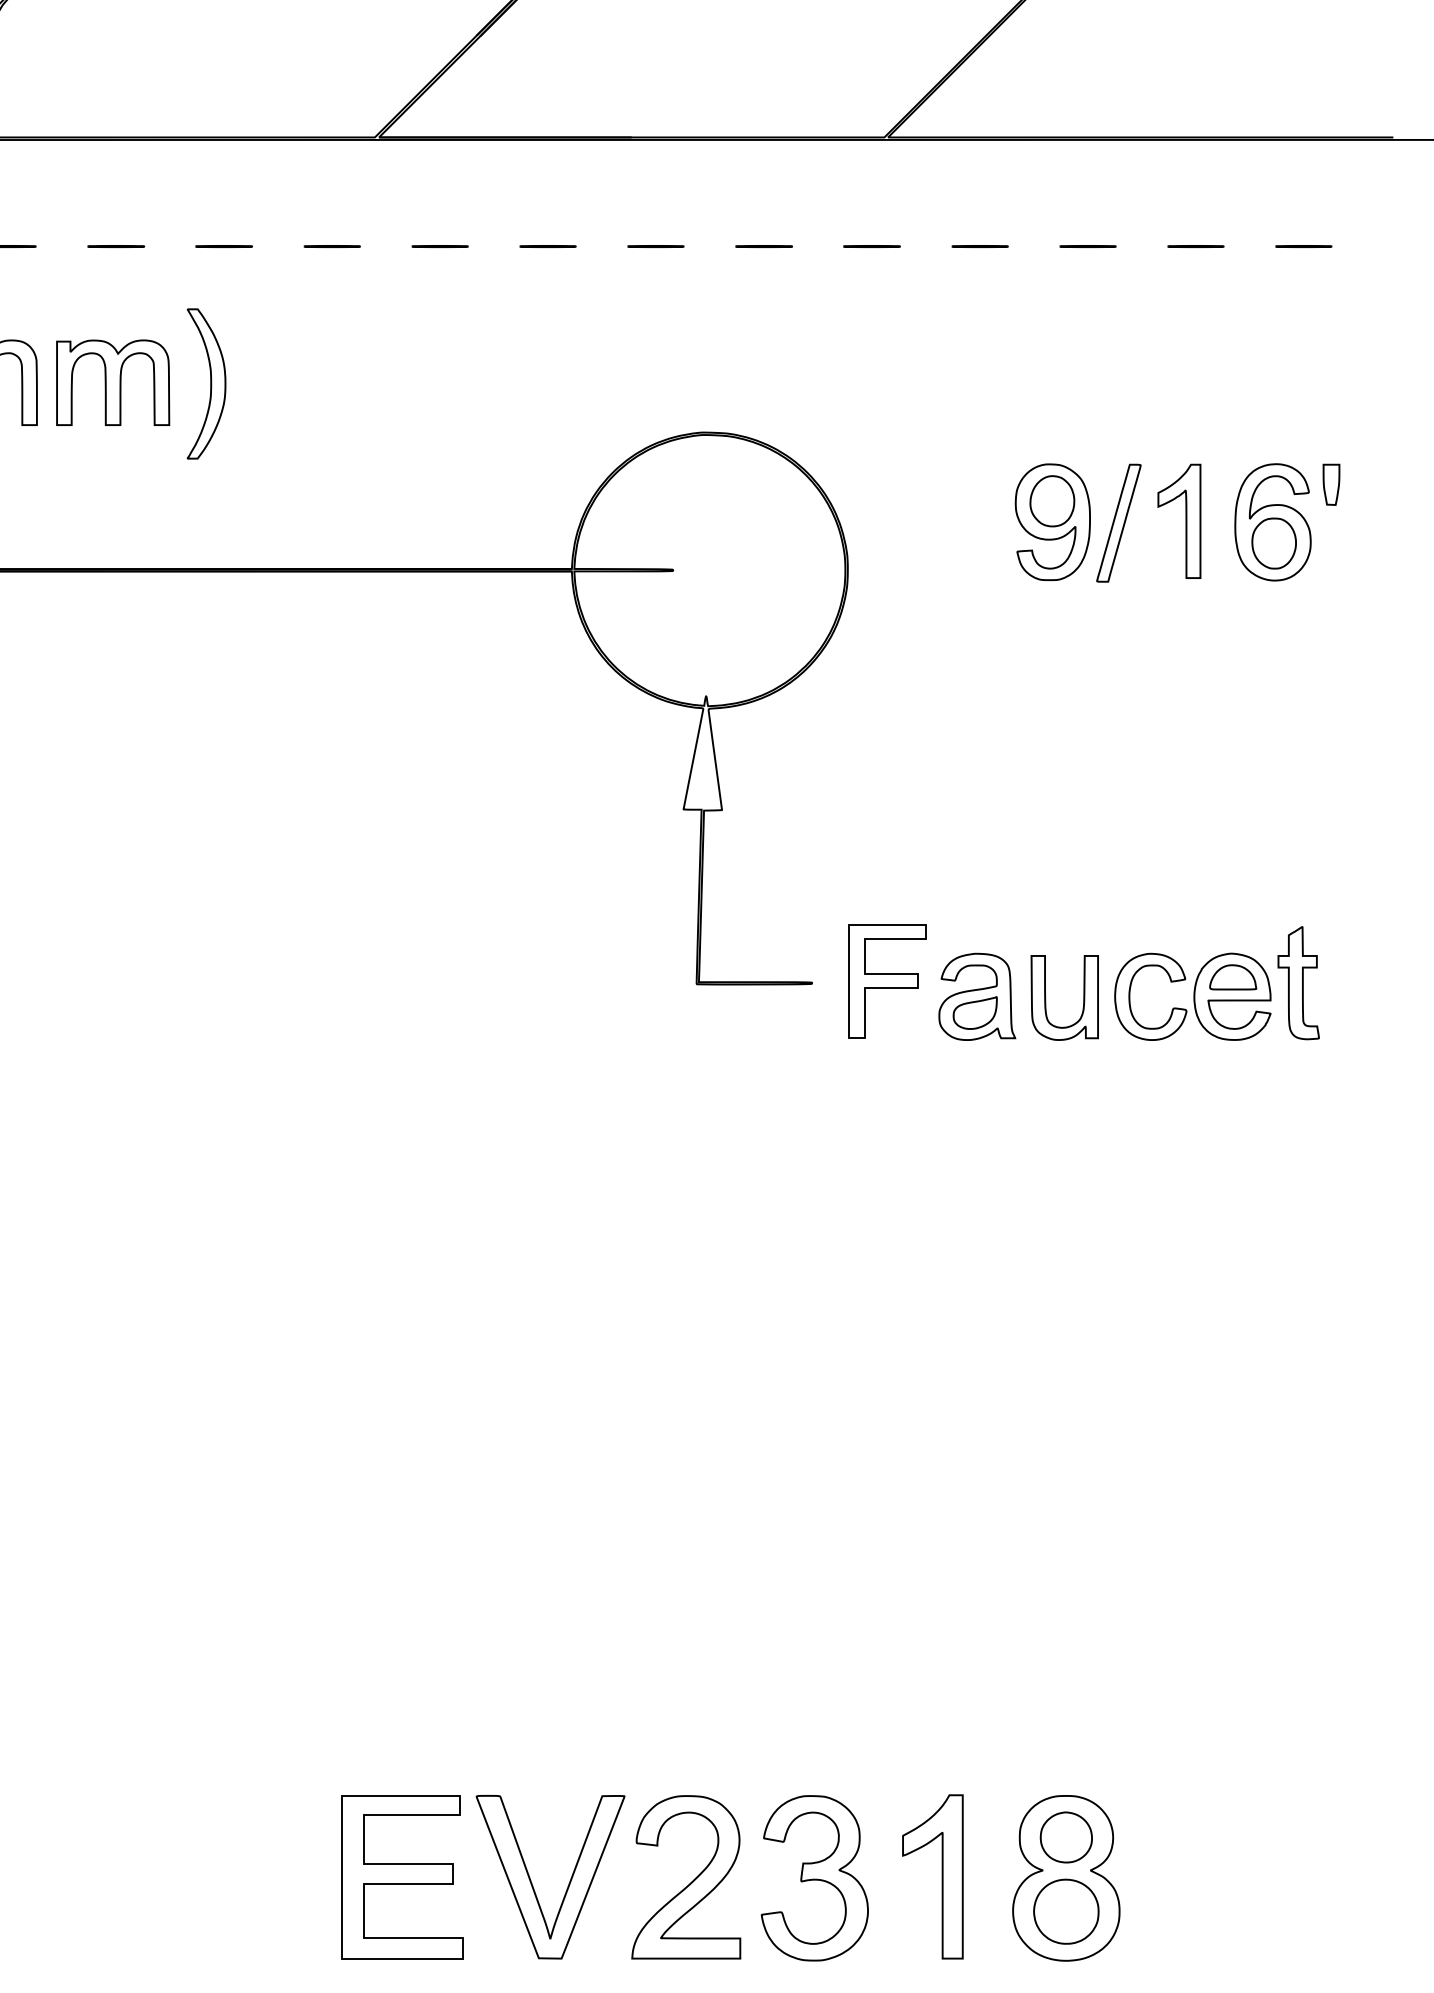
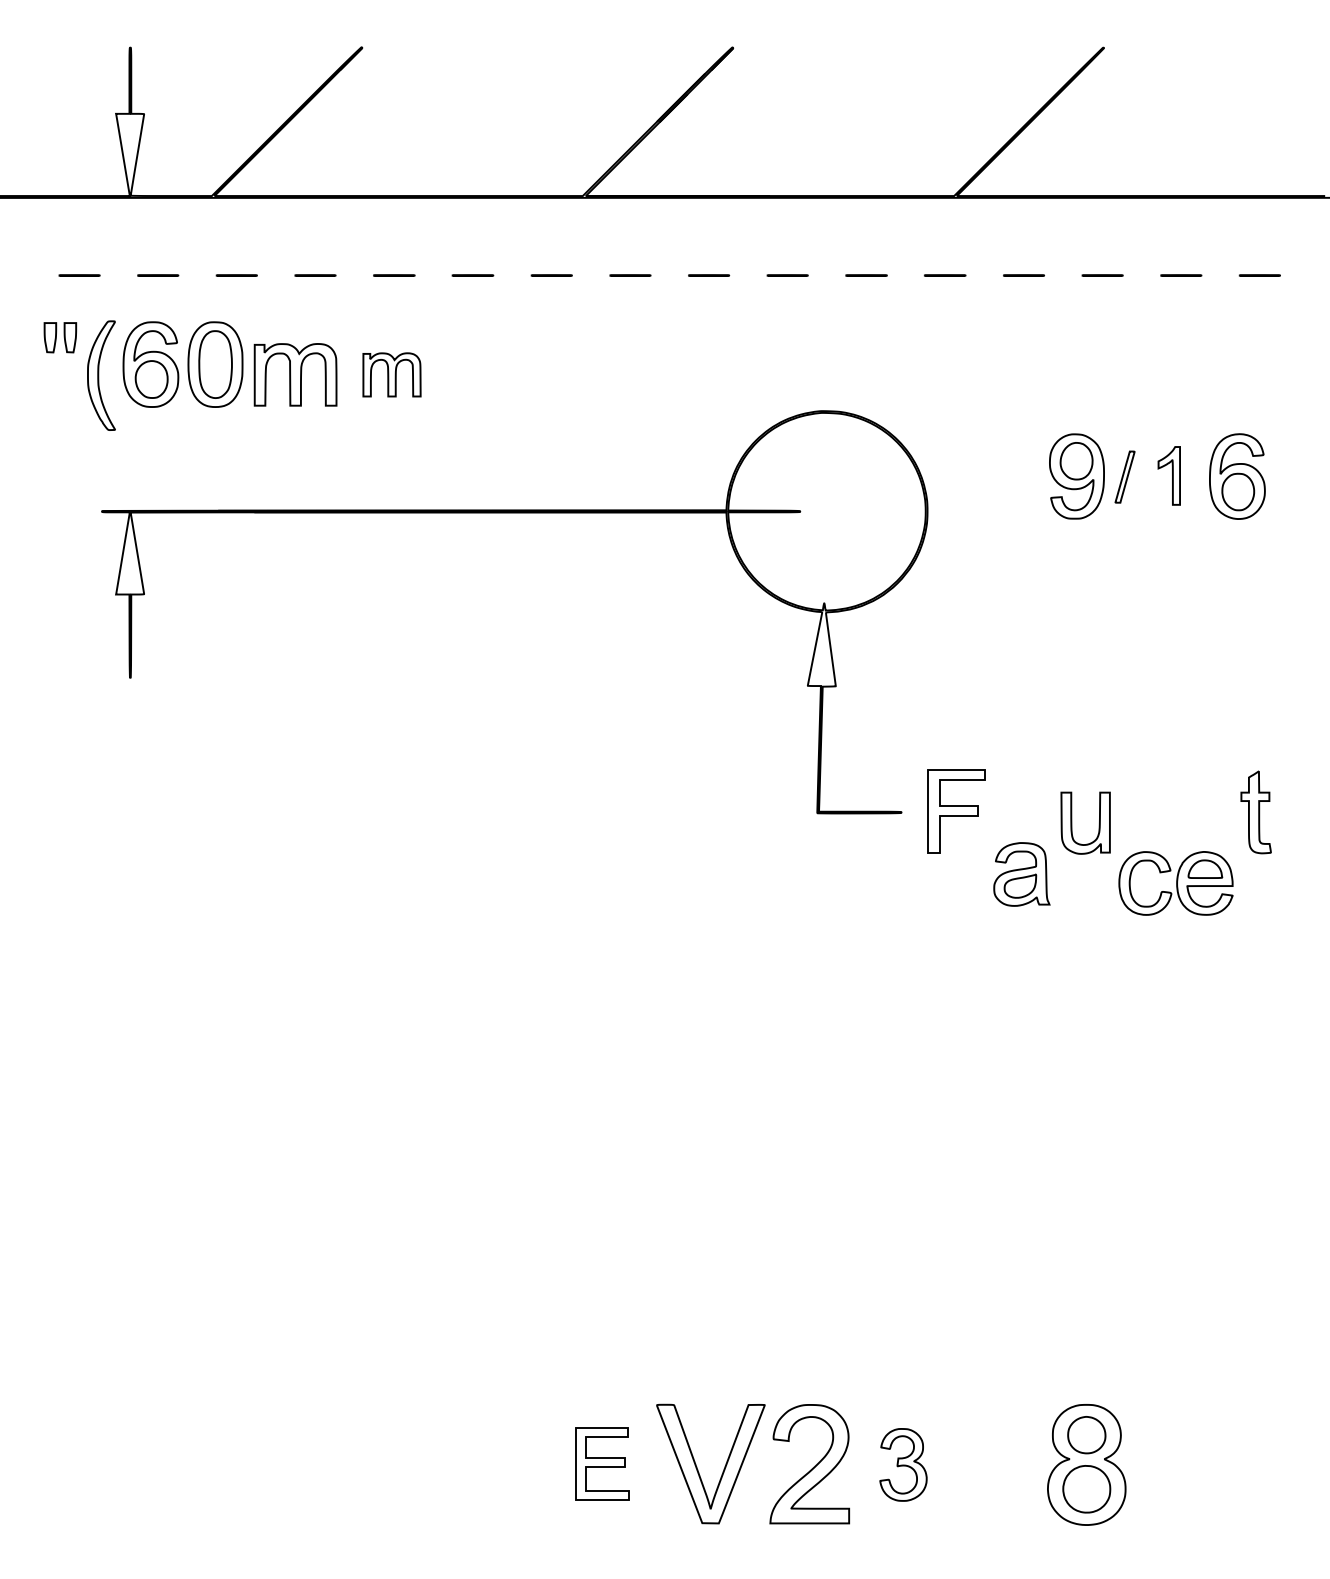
part: (112, 382) -> (391, 374), size x0.7
part: (205, 383) -> (459, 375), removed
part: (1330, 483) -> (1279, 448), removed
part: (1179, 520) -> (1169, 475), size x0.7
part: (1118, 522) -> (1124, 476), size x0.6
part: (976, 996) -> (1021, 874), moved
part: (1192, 996) -> (1175, 883), moved
part: (401, 1876) -> (602, 1463), size x0.6
part: (932, 1876) -> (989, 1463), removed
part: (814, 1877) -> (903, 1464), size x0.6

